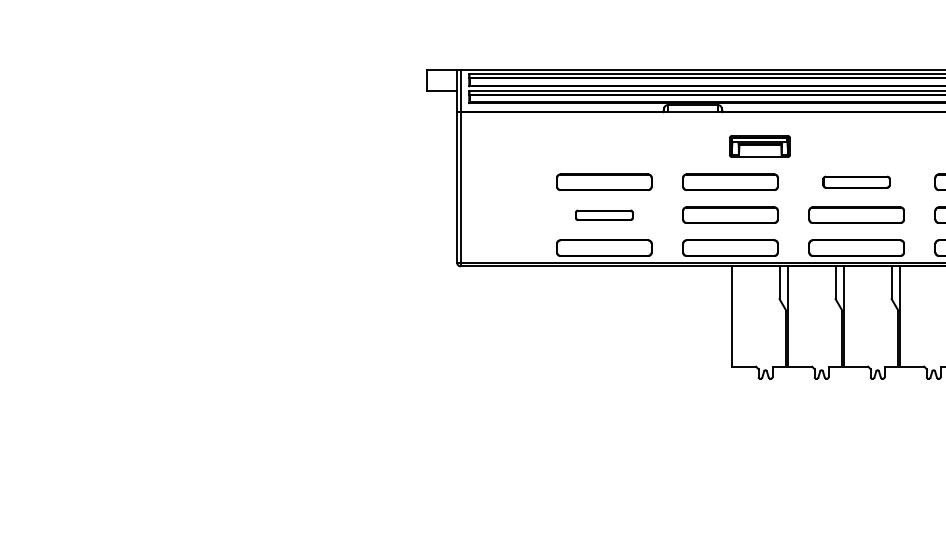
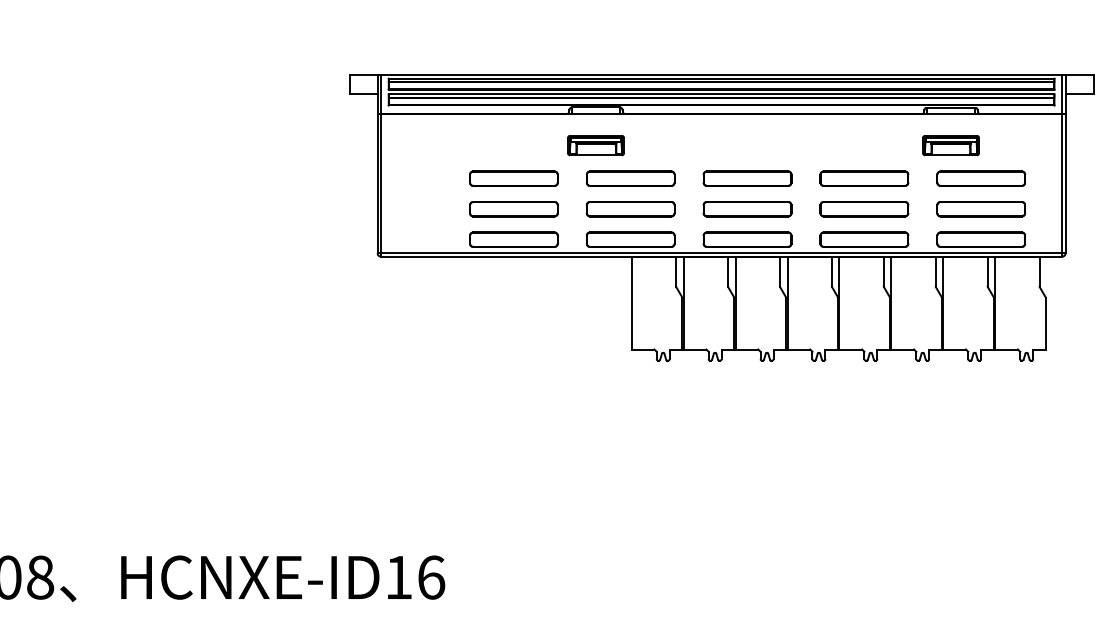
part: (759, 146) -> (595, 145), moved
part: (856, 182) -> (747, 178), size x1.43
part: (603, 215) -> (513, 209), size x1.67

